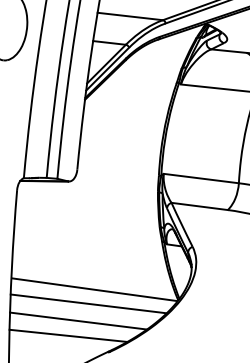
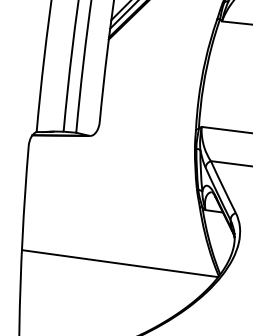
line: (88, 303) -> (112, 279), removed
line: (78, 320) -> (101, 299), removed
line: (68, 335) -> (89, 317), removed

